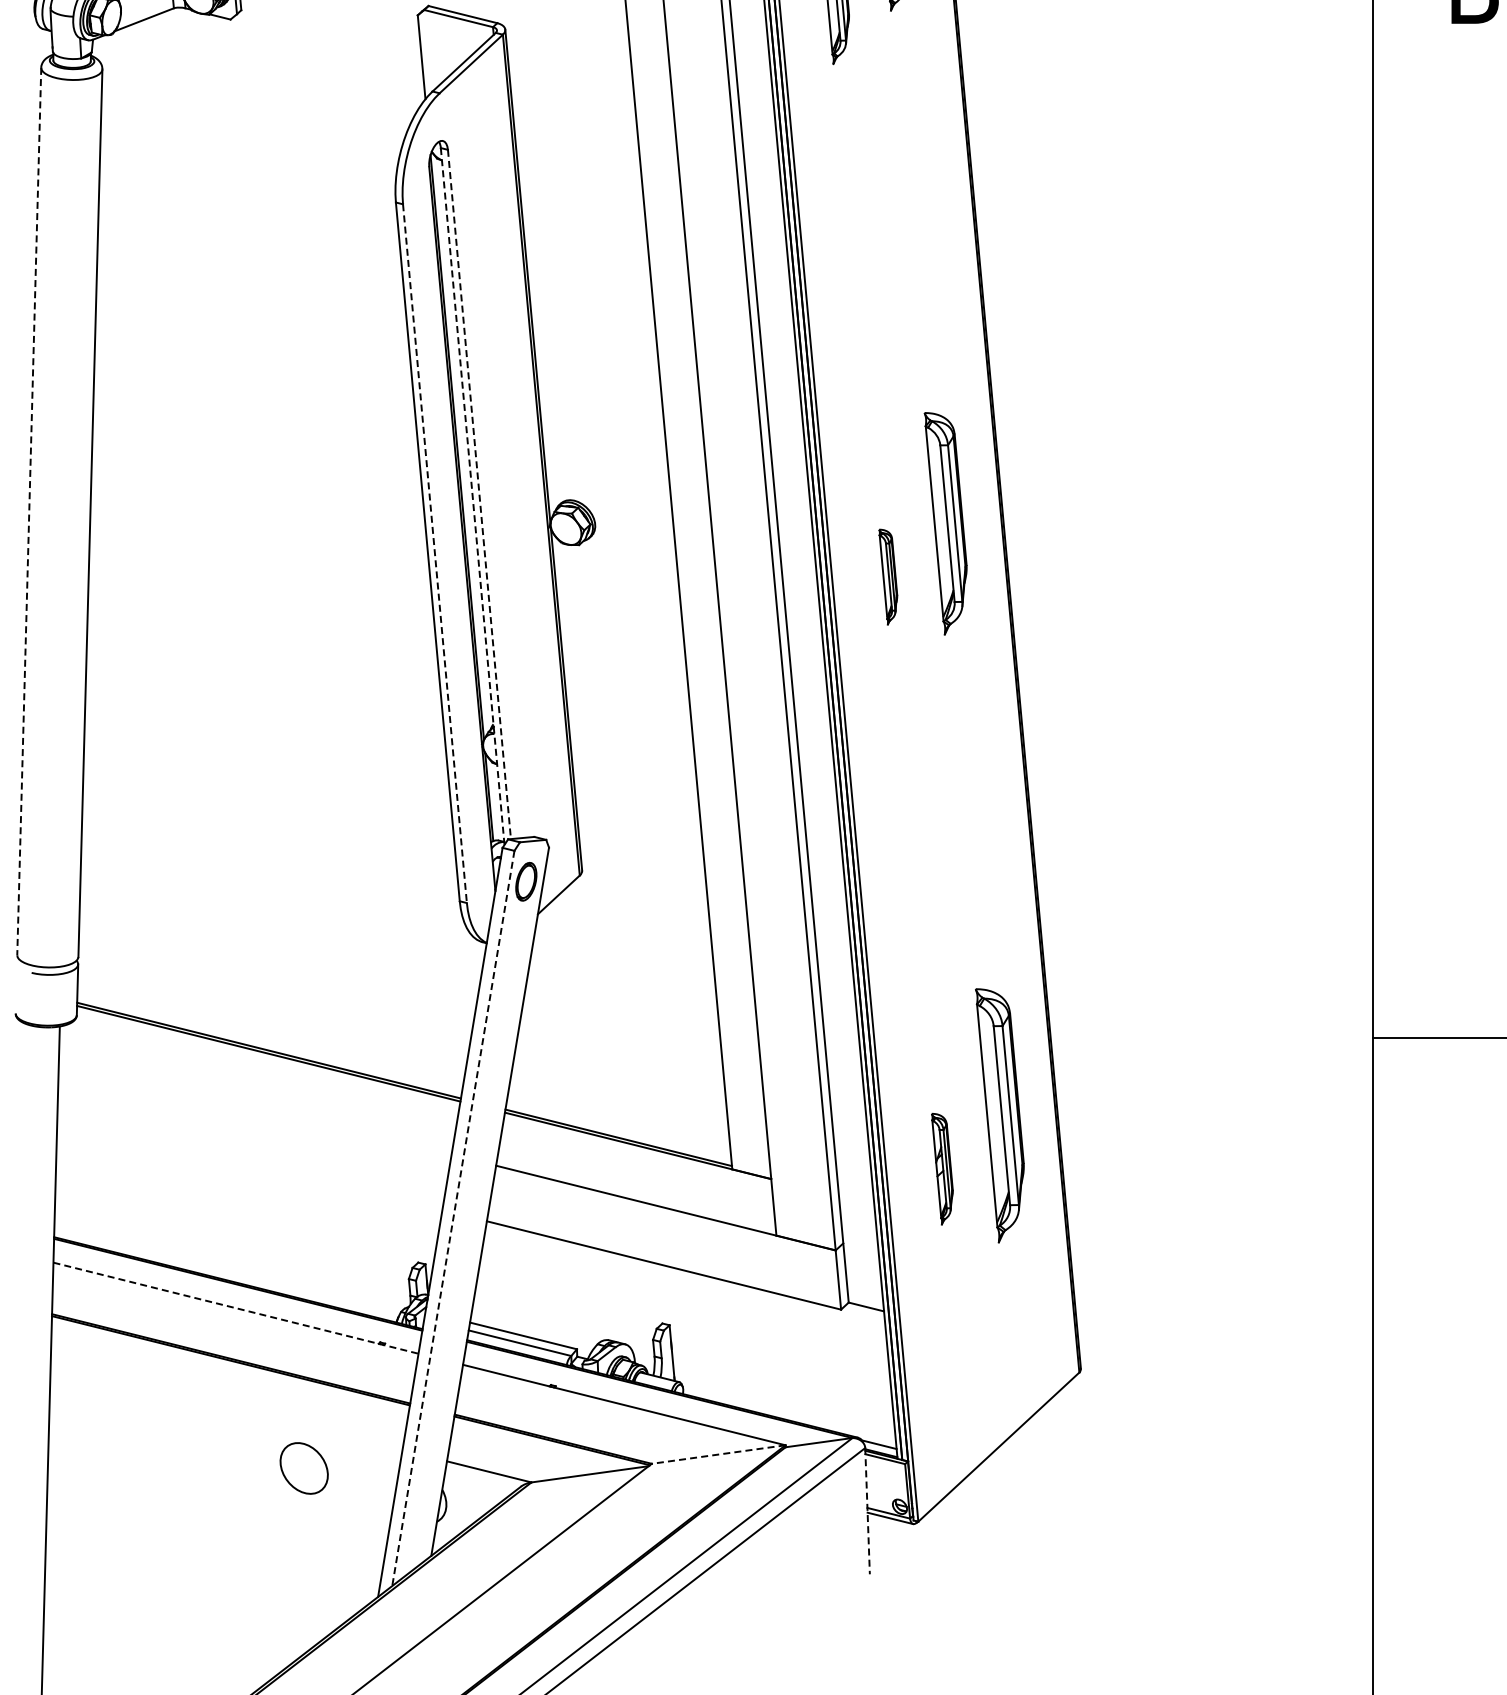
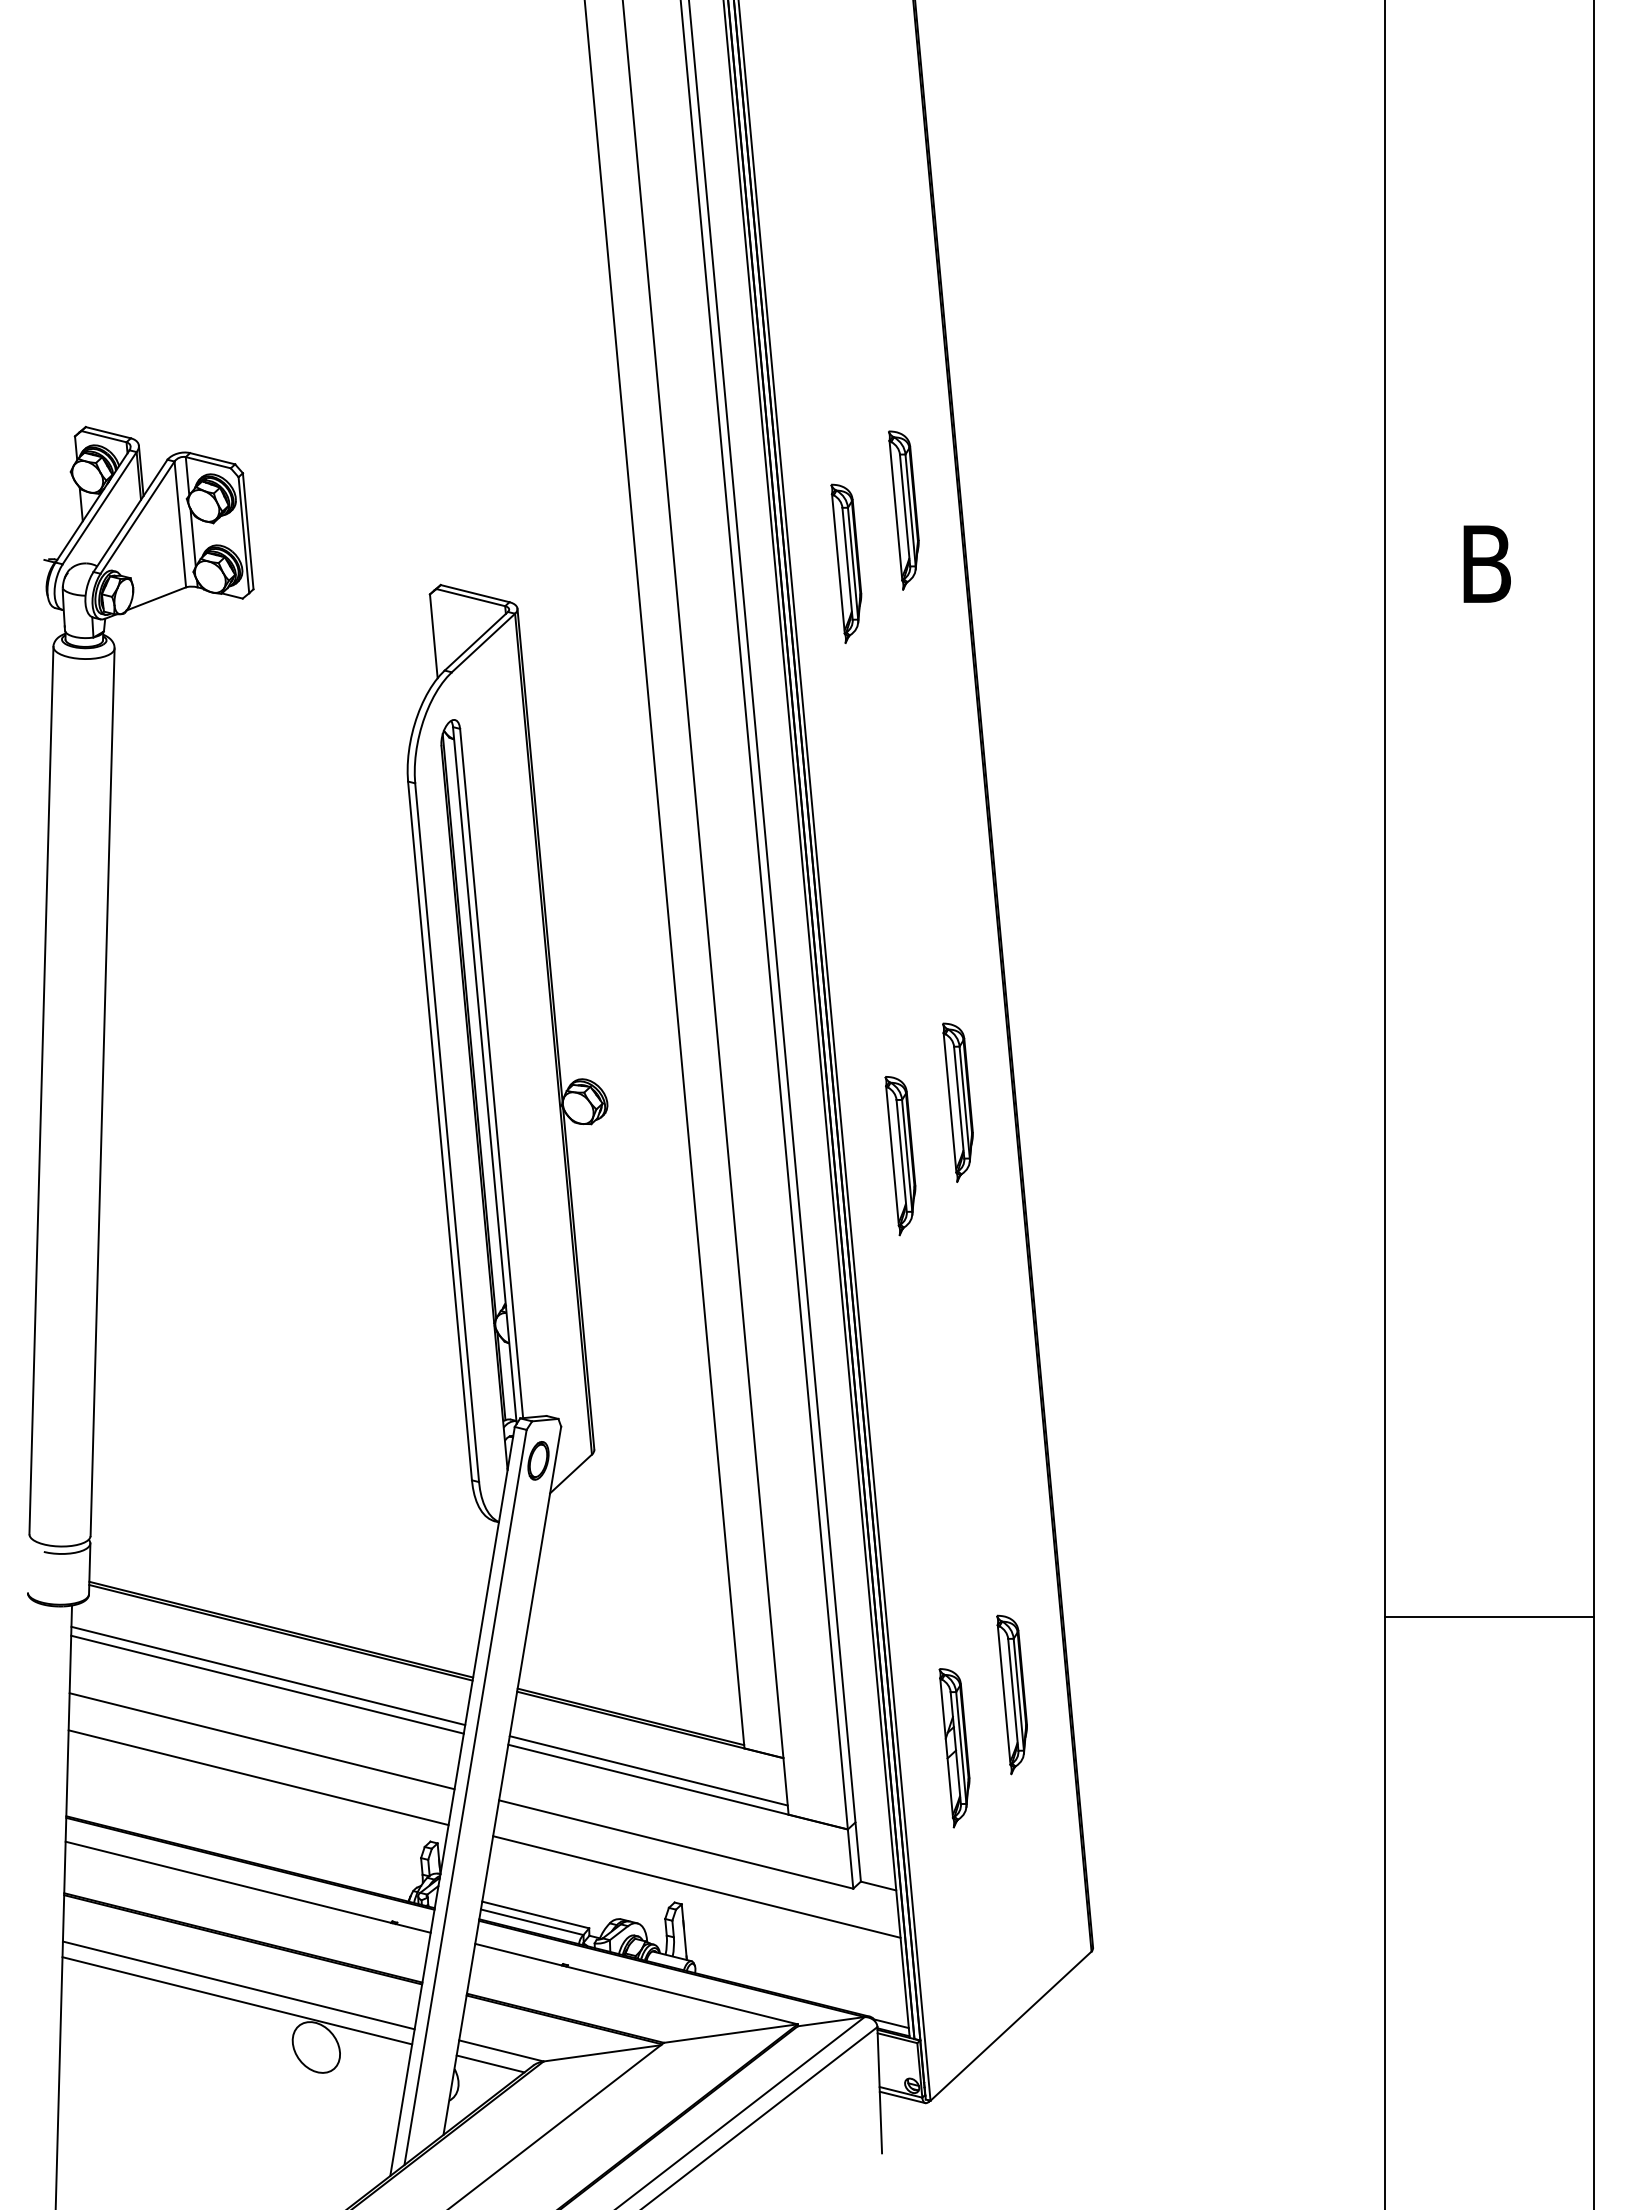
line: (479, 495) -> (491, 1074), dashed -> solid
line: (472, 496) -> (484, 1075), dashed -> solid
line: (29, 511) -> (41, 1090), dashed -> solid
part: (945, 523) -> (957, 1102), size x0.71
line: (435, 553) -> (447, 1132), dashed -> solid
part: (888, 577) -> (900, 1156), size x1.67
line: (256, 1096) -> (268, 1675), added
line: (255, 1105) -> (267, 1684), added
part: (999, 1115) -> (1011, 1694), size x0.62
line: (249, 1162) -> (261, 1741), added
part: (942, 1169) -> (954, 1748), size x1.43
line: (636, 1191) -> (648, 1770), added
line: (246, 1198) -> (258, 1777), added
line: (453, 1218) -> (465, 1797), dashed -> solid
line: (684, 1307) -> (696, 1886), added
line: (236, 1308) -> (248, 1887), dashed -> solid
line: (226, 1406) -> (238, 1985), added
line: (225, 1421) -> (237, 2000), added
line: (718, 1454) -> (730, 2033), dashed -> solid
line: (478, 1484) -> (490, 2063), added
line: (867, 1511) -> (879, 2090), dashed -> solid

